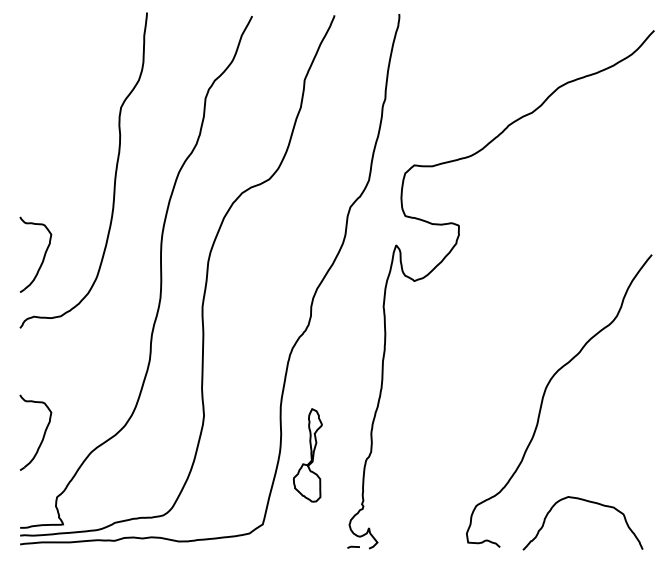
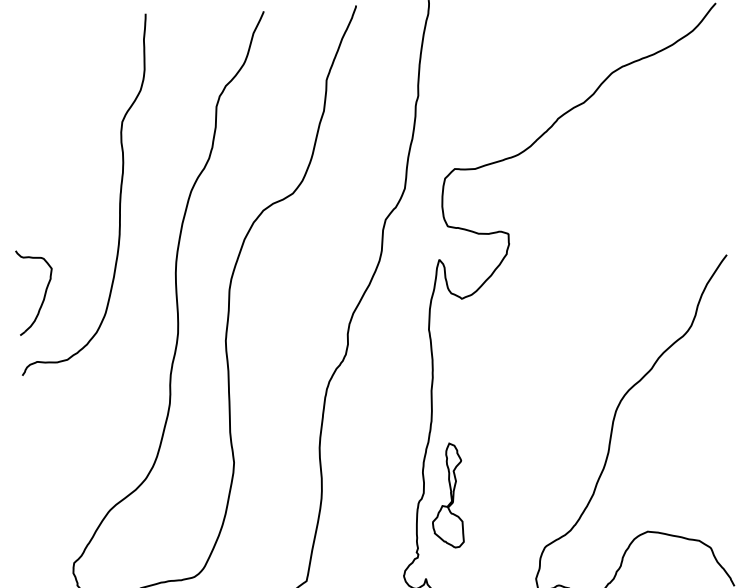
part: (43, 433) -> (55, 492), removed
part: (307, 455) -> (446, 495), moved

